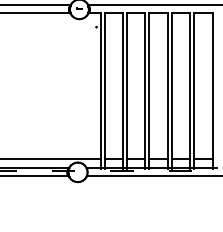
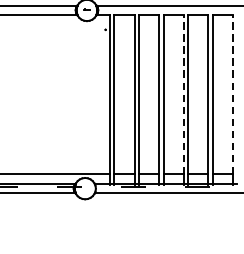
line: (167, 86) -> (183, 94), solid -> dashed
line: (212, 86) -> (232, 94), solid -> dashed

